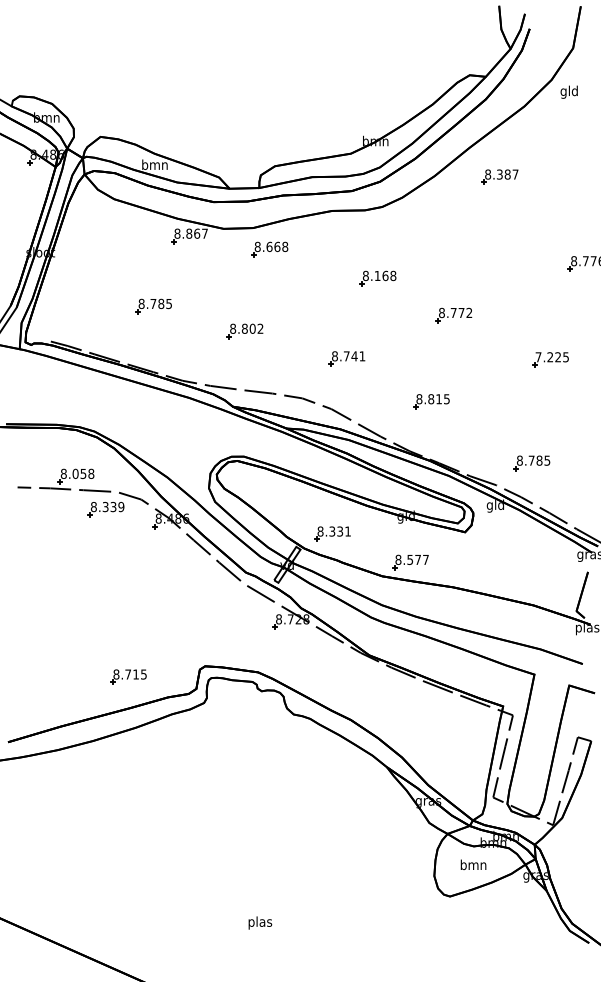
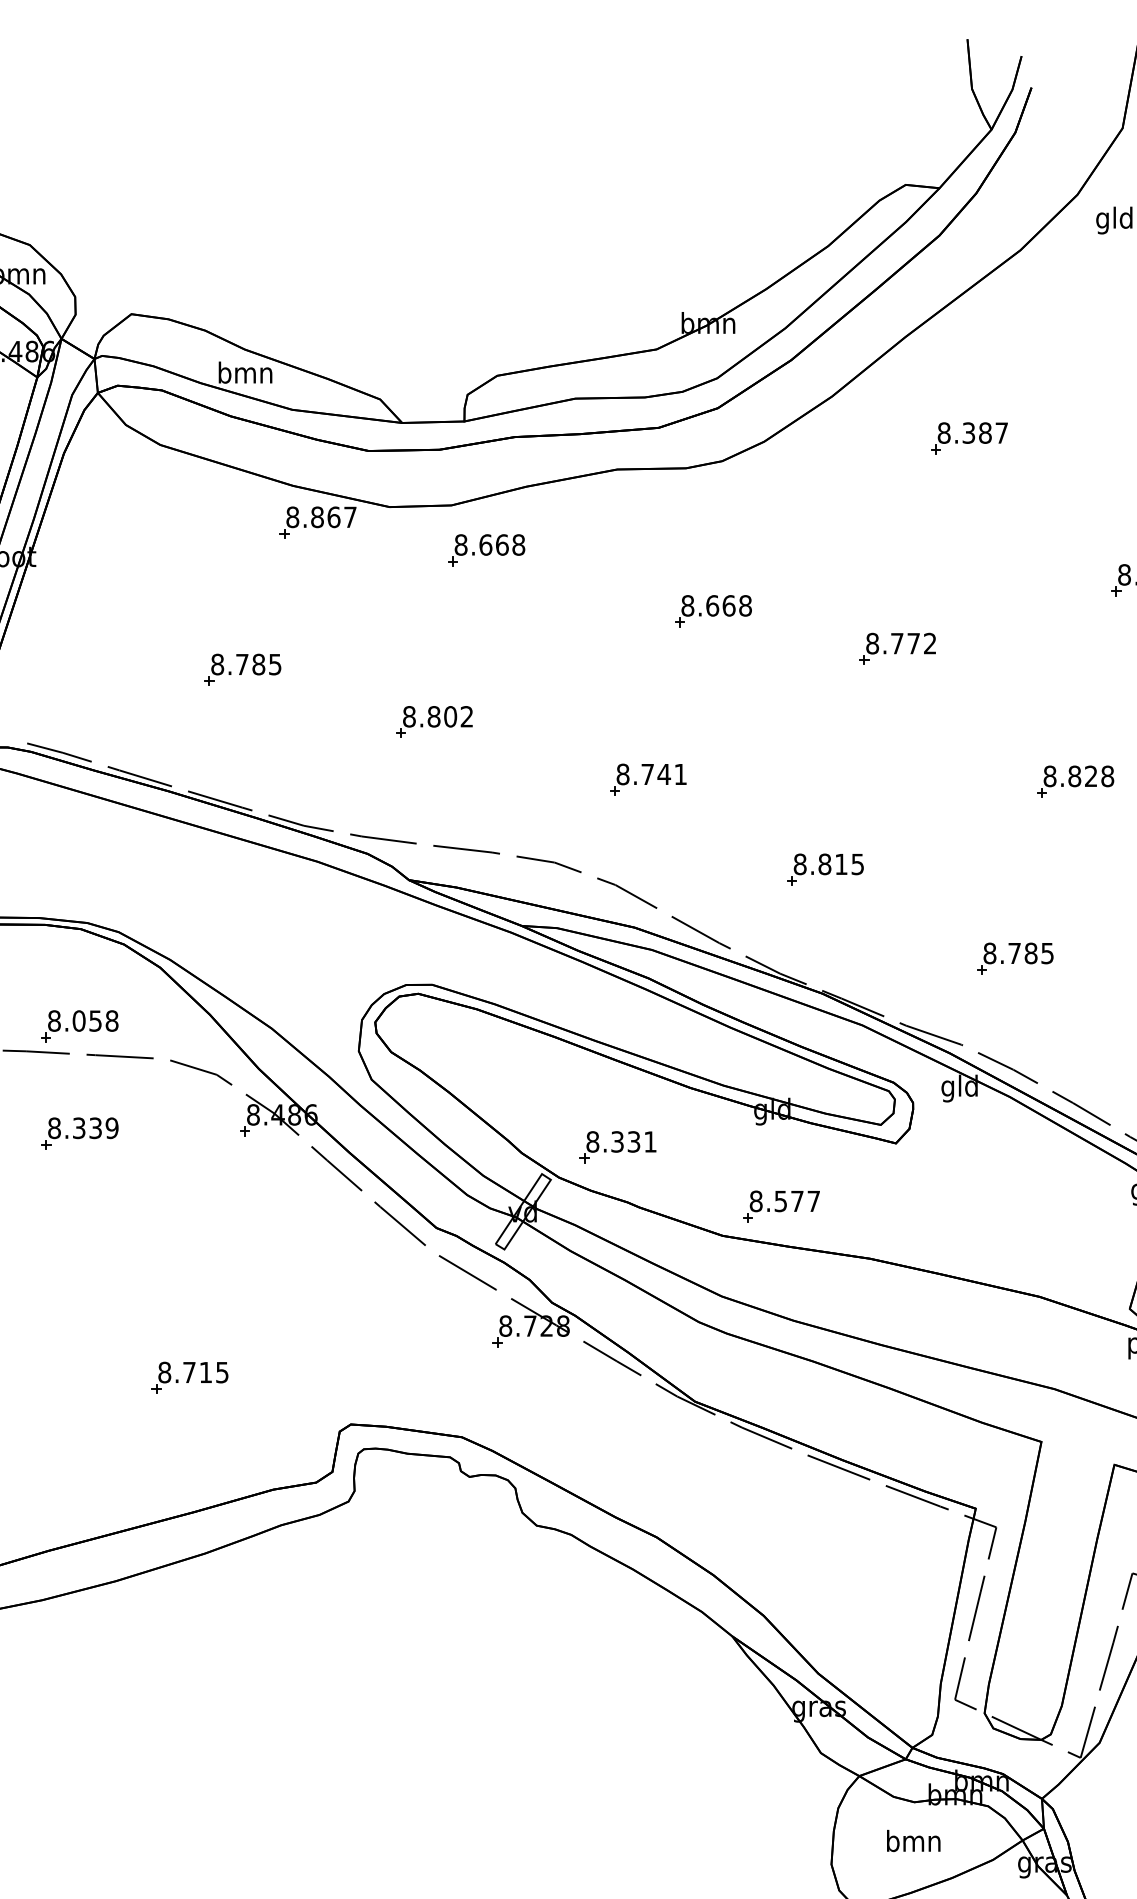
part: (499, 176) -> (968, 437), moved
text: (377, 275) -> (712, 604), 8.168 -> 8.668
part: (453, 315) -> (896, 648), moved
text: (552, 357) -> (1079, 776), 7.225 -> 8.828
part: (531, 463) -> (1014, 959), moved
part: (105, 509) -> (78, 1133), moved
part: (128, 676) -> (190, 1376), moved

